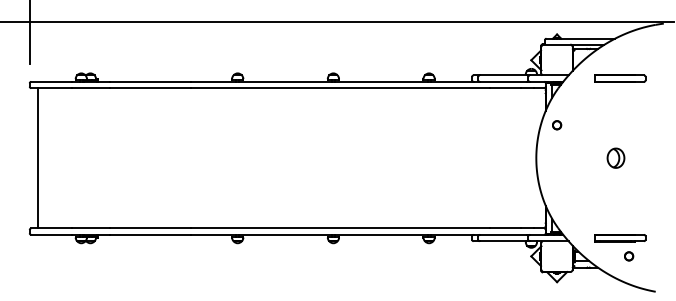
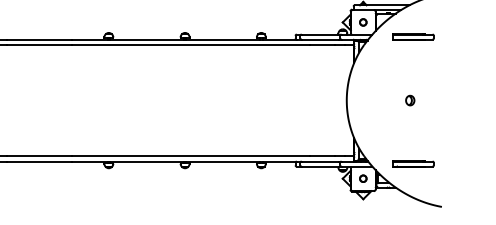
part: (557, 125) -> (363, 22), moved
part: (615, 158) -> (409, 100), size x0.62
part: (629, 256) -> (363, 178), moved

